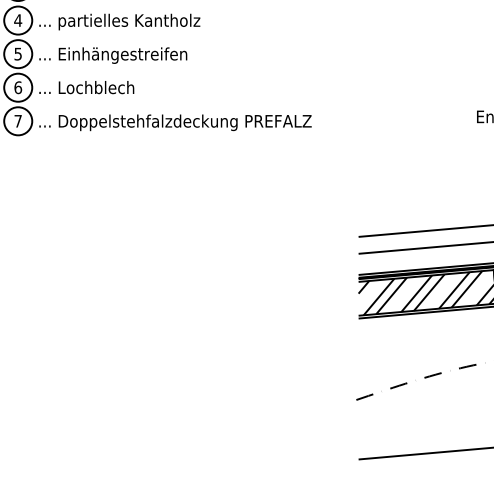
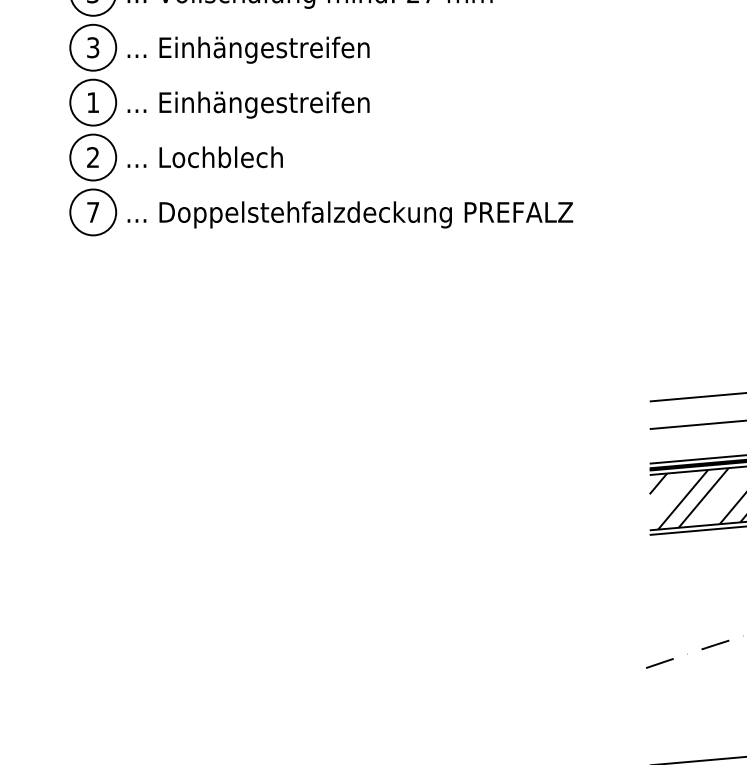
text: (18, 20) -> (93, 47), 4 -> 3
text: (129, 21) -> (275, 49), ... partielles Kantholz -> ... Einhängestreifen
text: (17, 53) -> (92, 101), 5 -> 1
text: (18, 87) -> (93, 157), 6 -> 2

